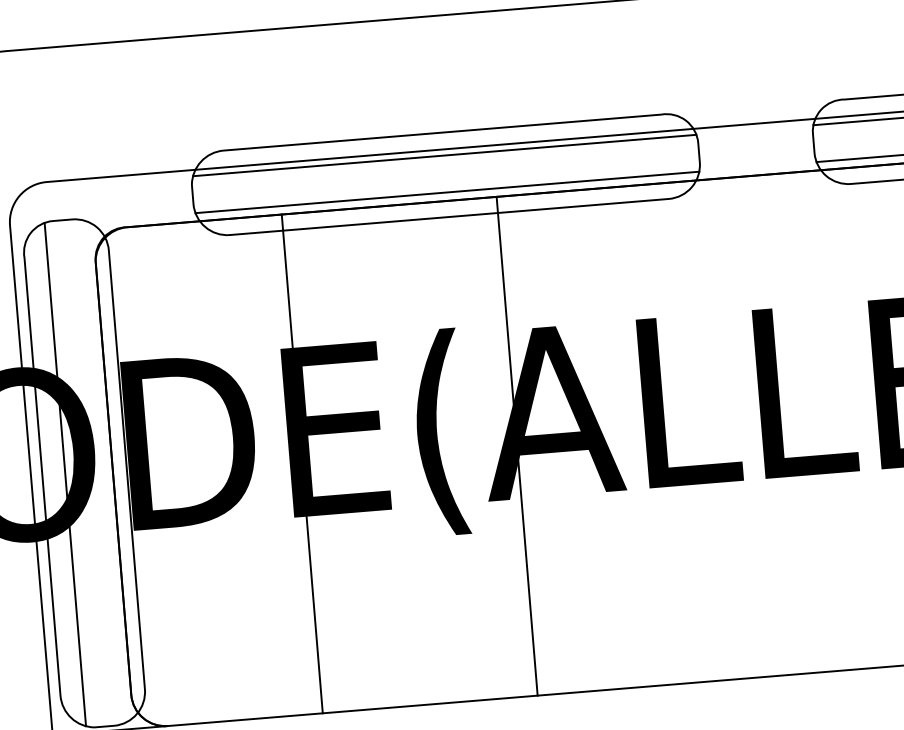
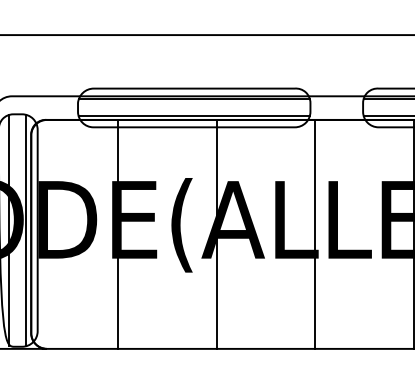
line: (732, 426) -> (315, 233), added
line: (102, 471) -> (26, 230), added

